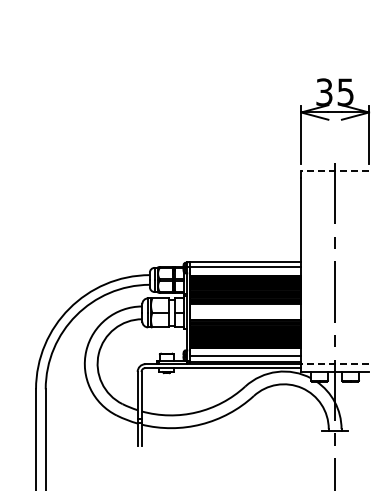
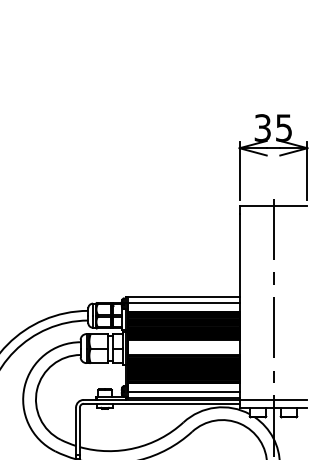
line: (335, 170) -> (273, 206), dashed -> solid
line: (335, 364) -> (273, 400), dashed -> solid

